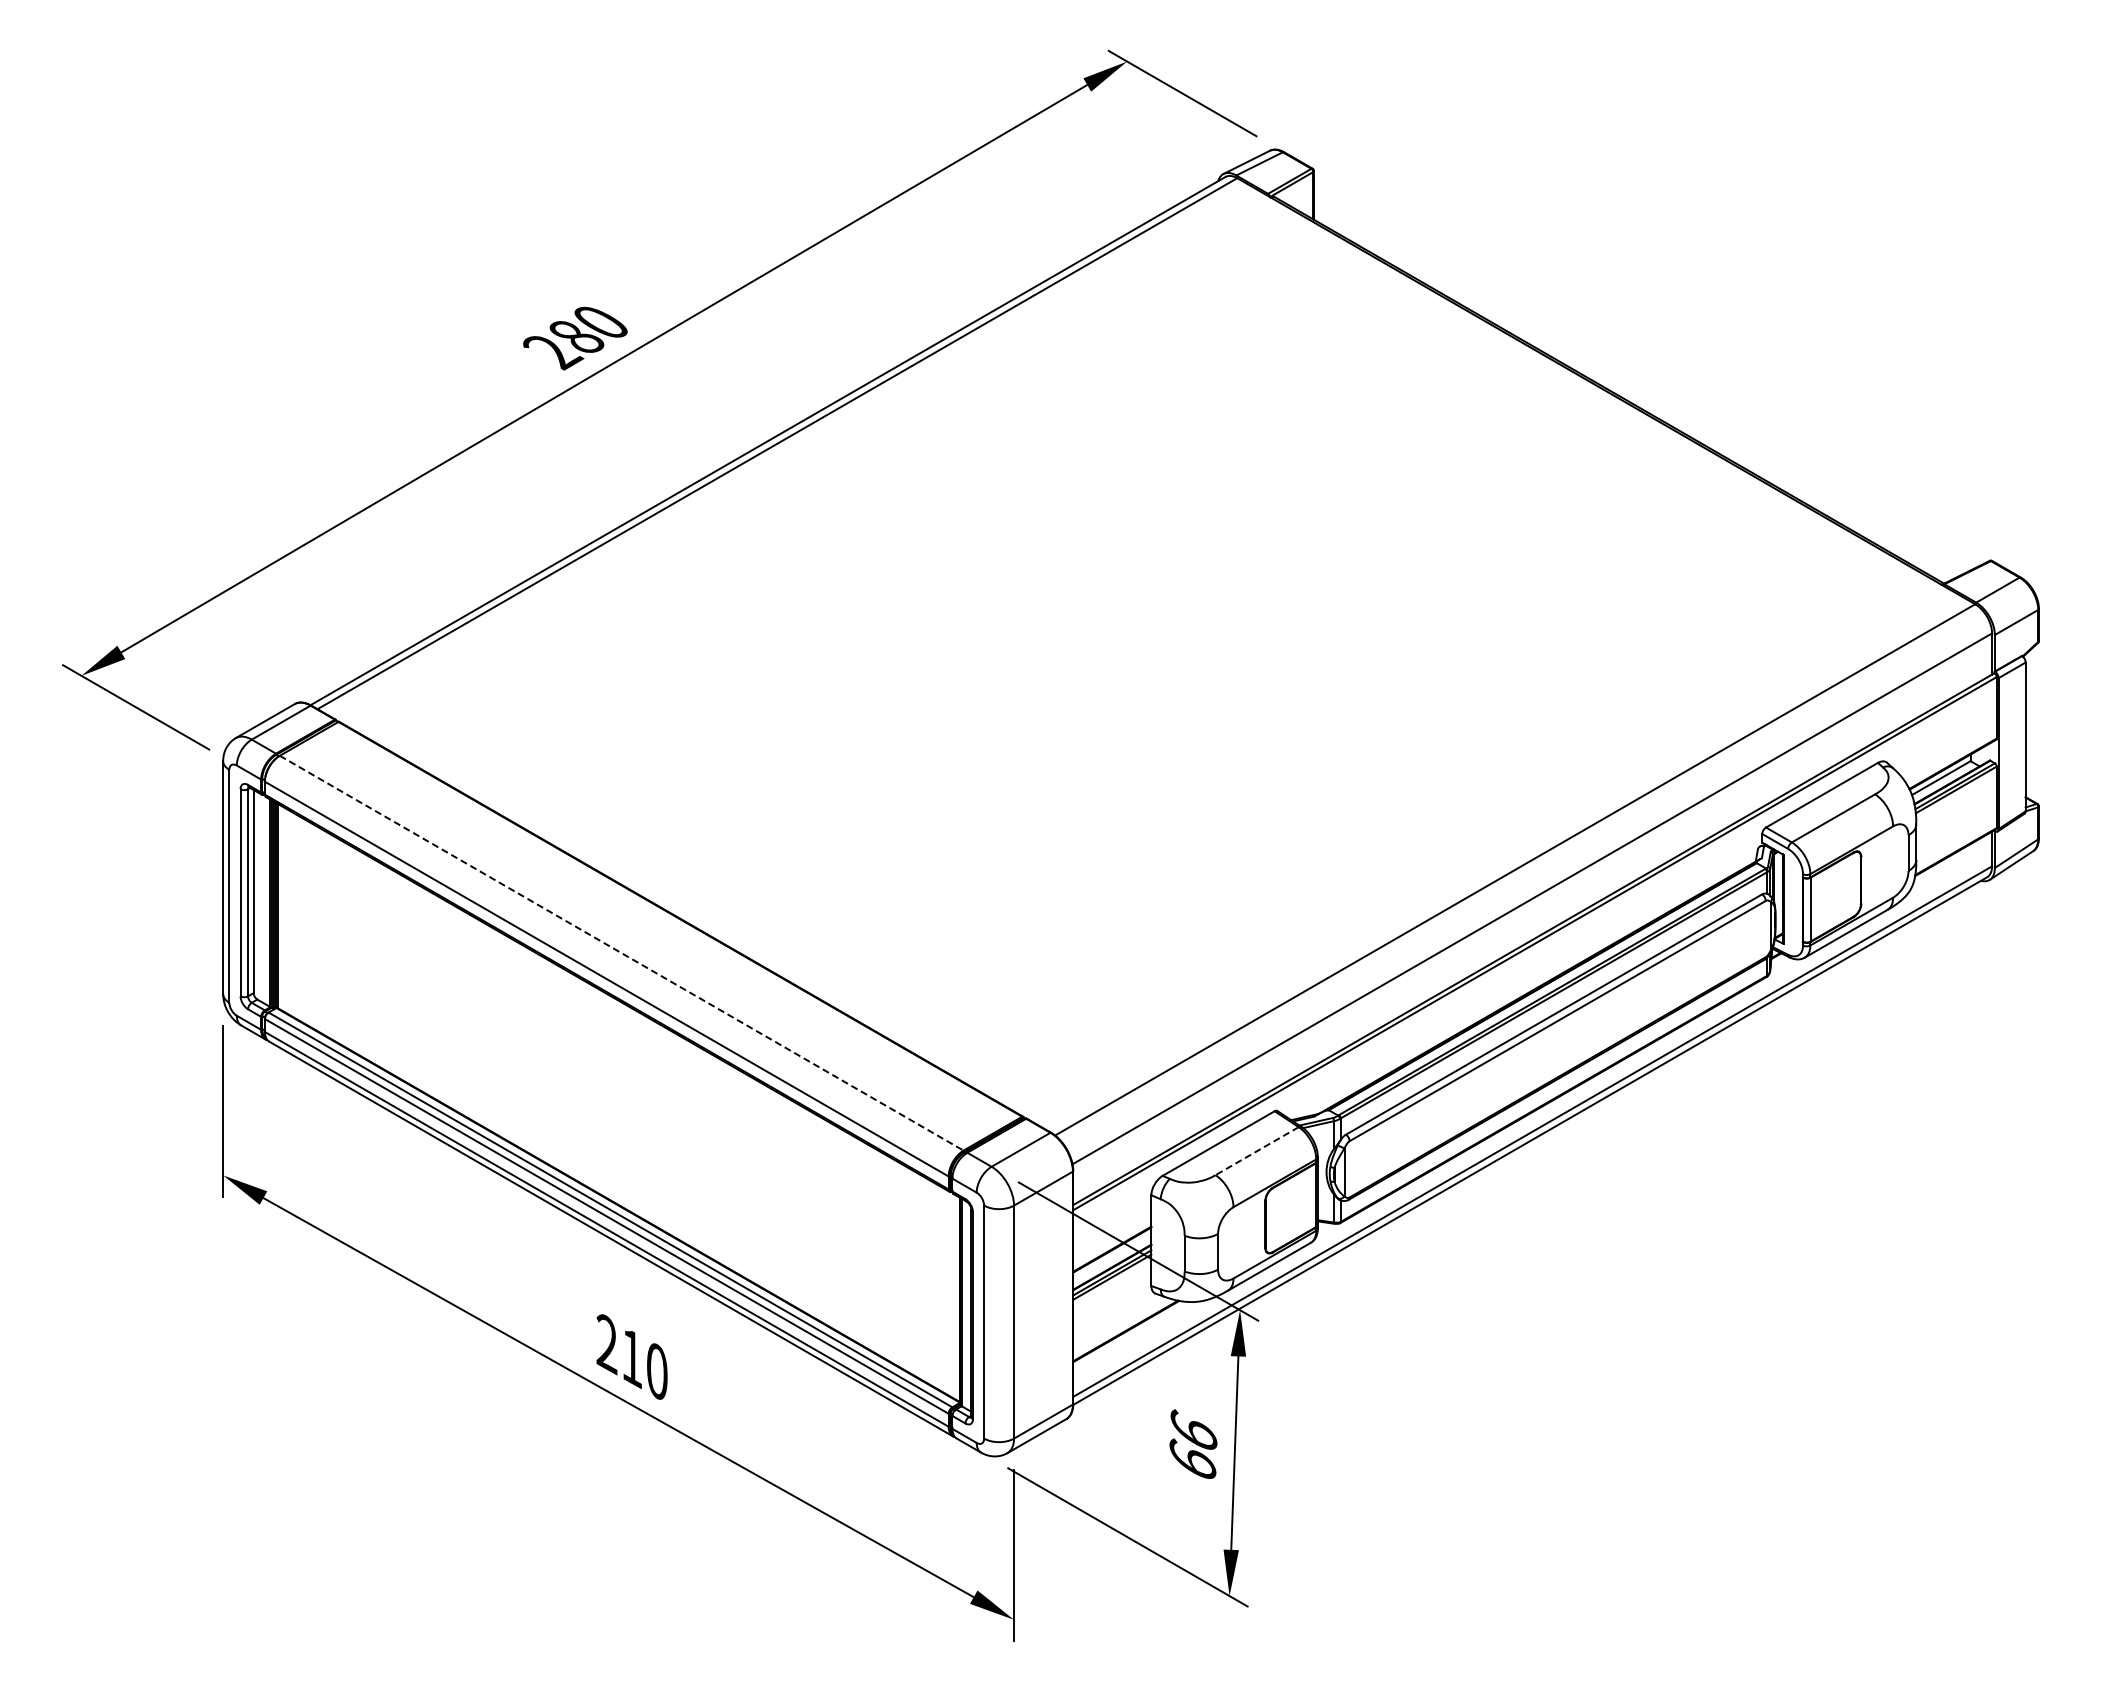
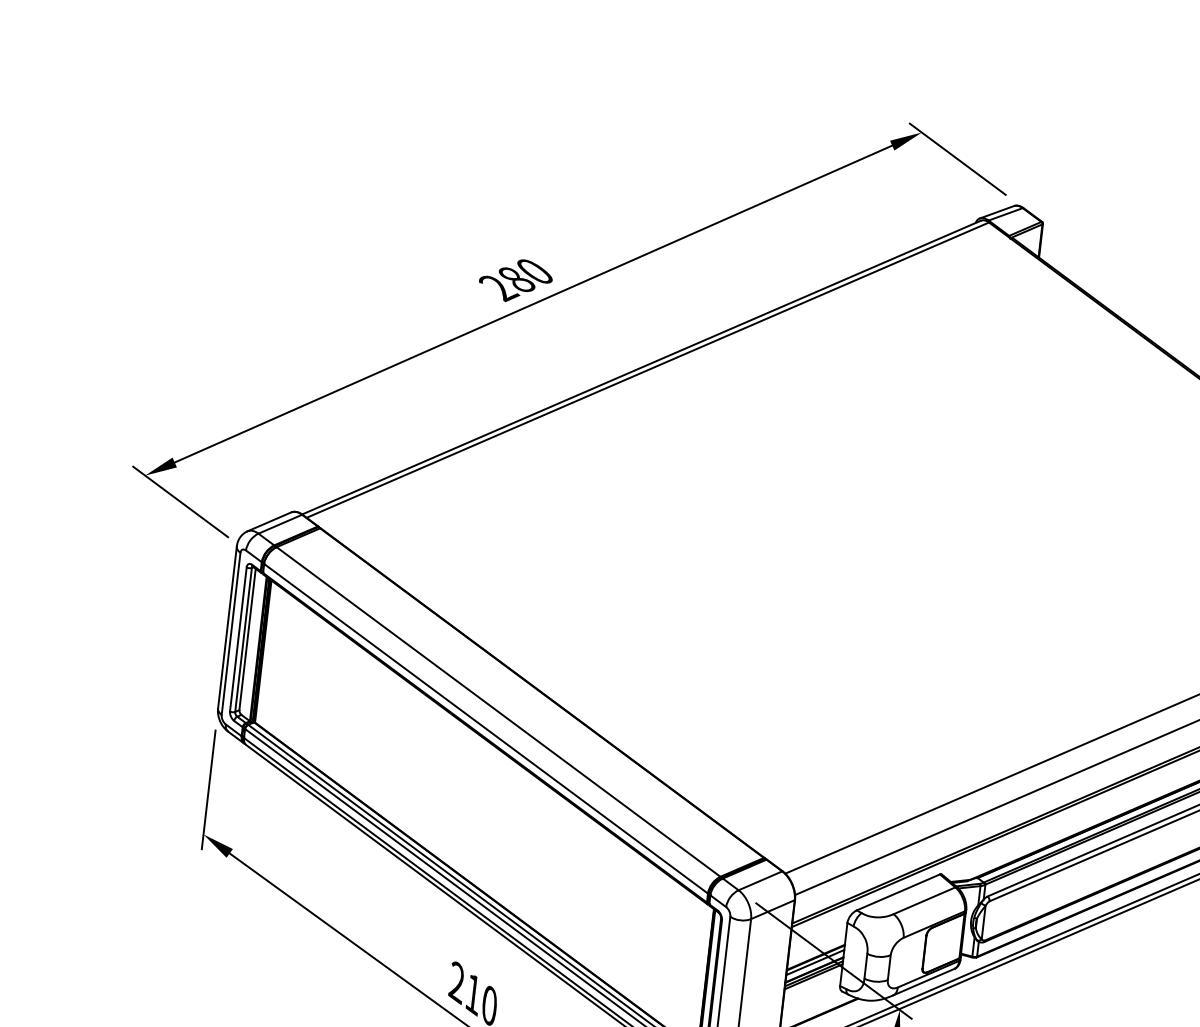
line: (621, 953) -> (498, 712), dashed -> solid
line: (1256, 1151) -> (924, 900), dashed -> solid
line: (1112, 1256) -> (815, 962), added

